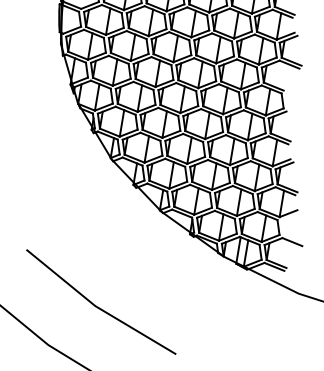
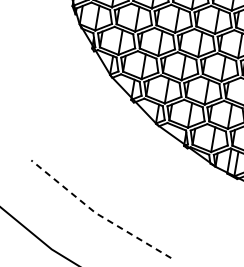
line: (97, 307) -> (97, 214), solid -> dashed

